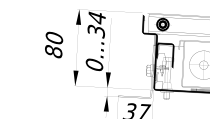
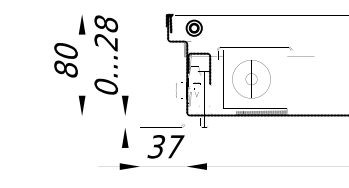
hatch: (144, 20) -> (169, 23), added
text: (96, 24) -> (106, 33), 0...34 -> 0...28
text: (53, 45) -> (65, 60), moved

